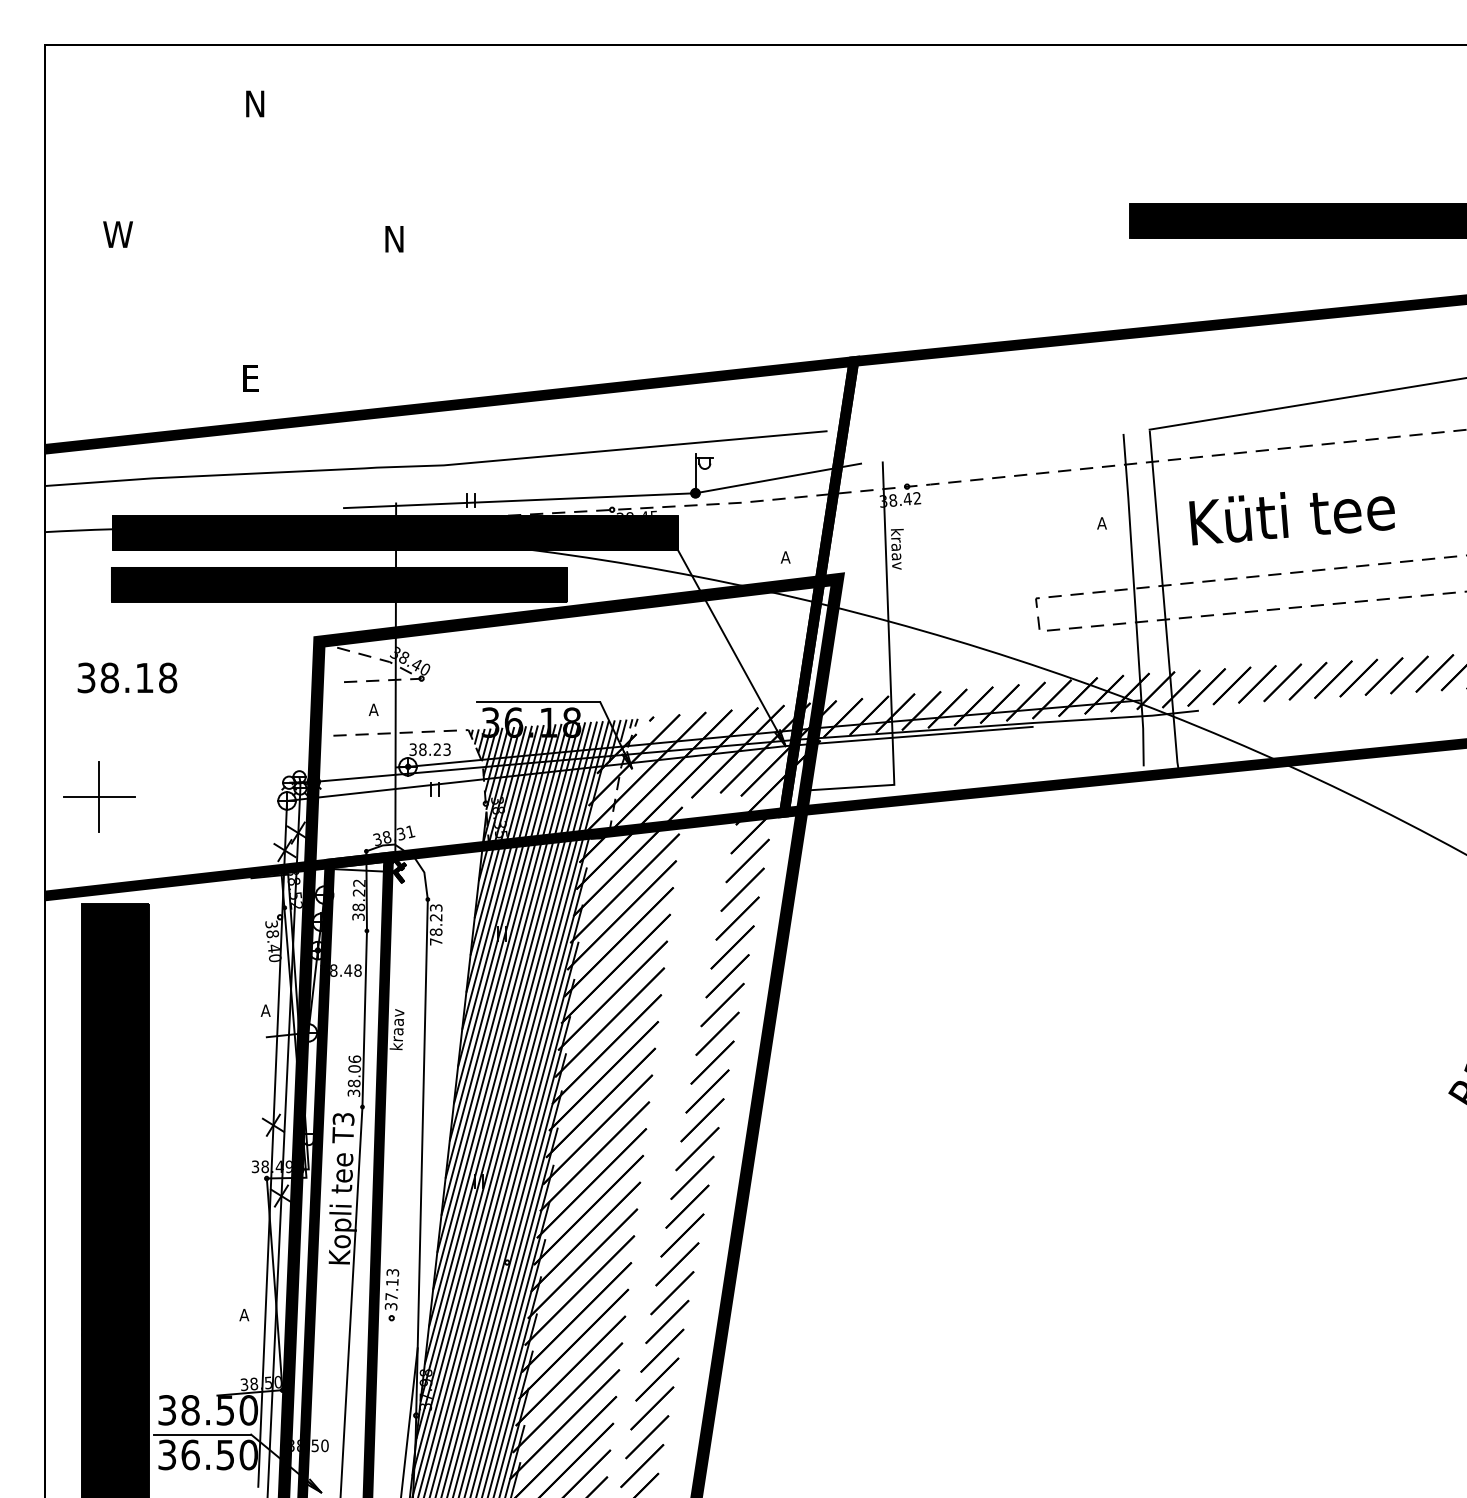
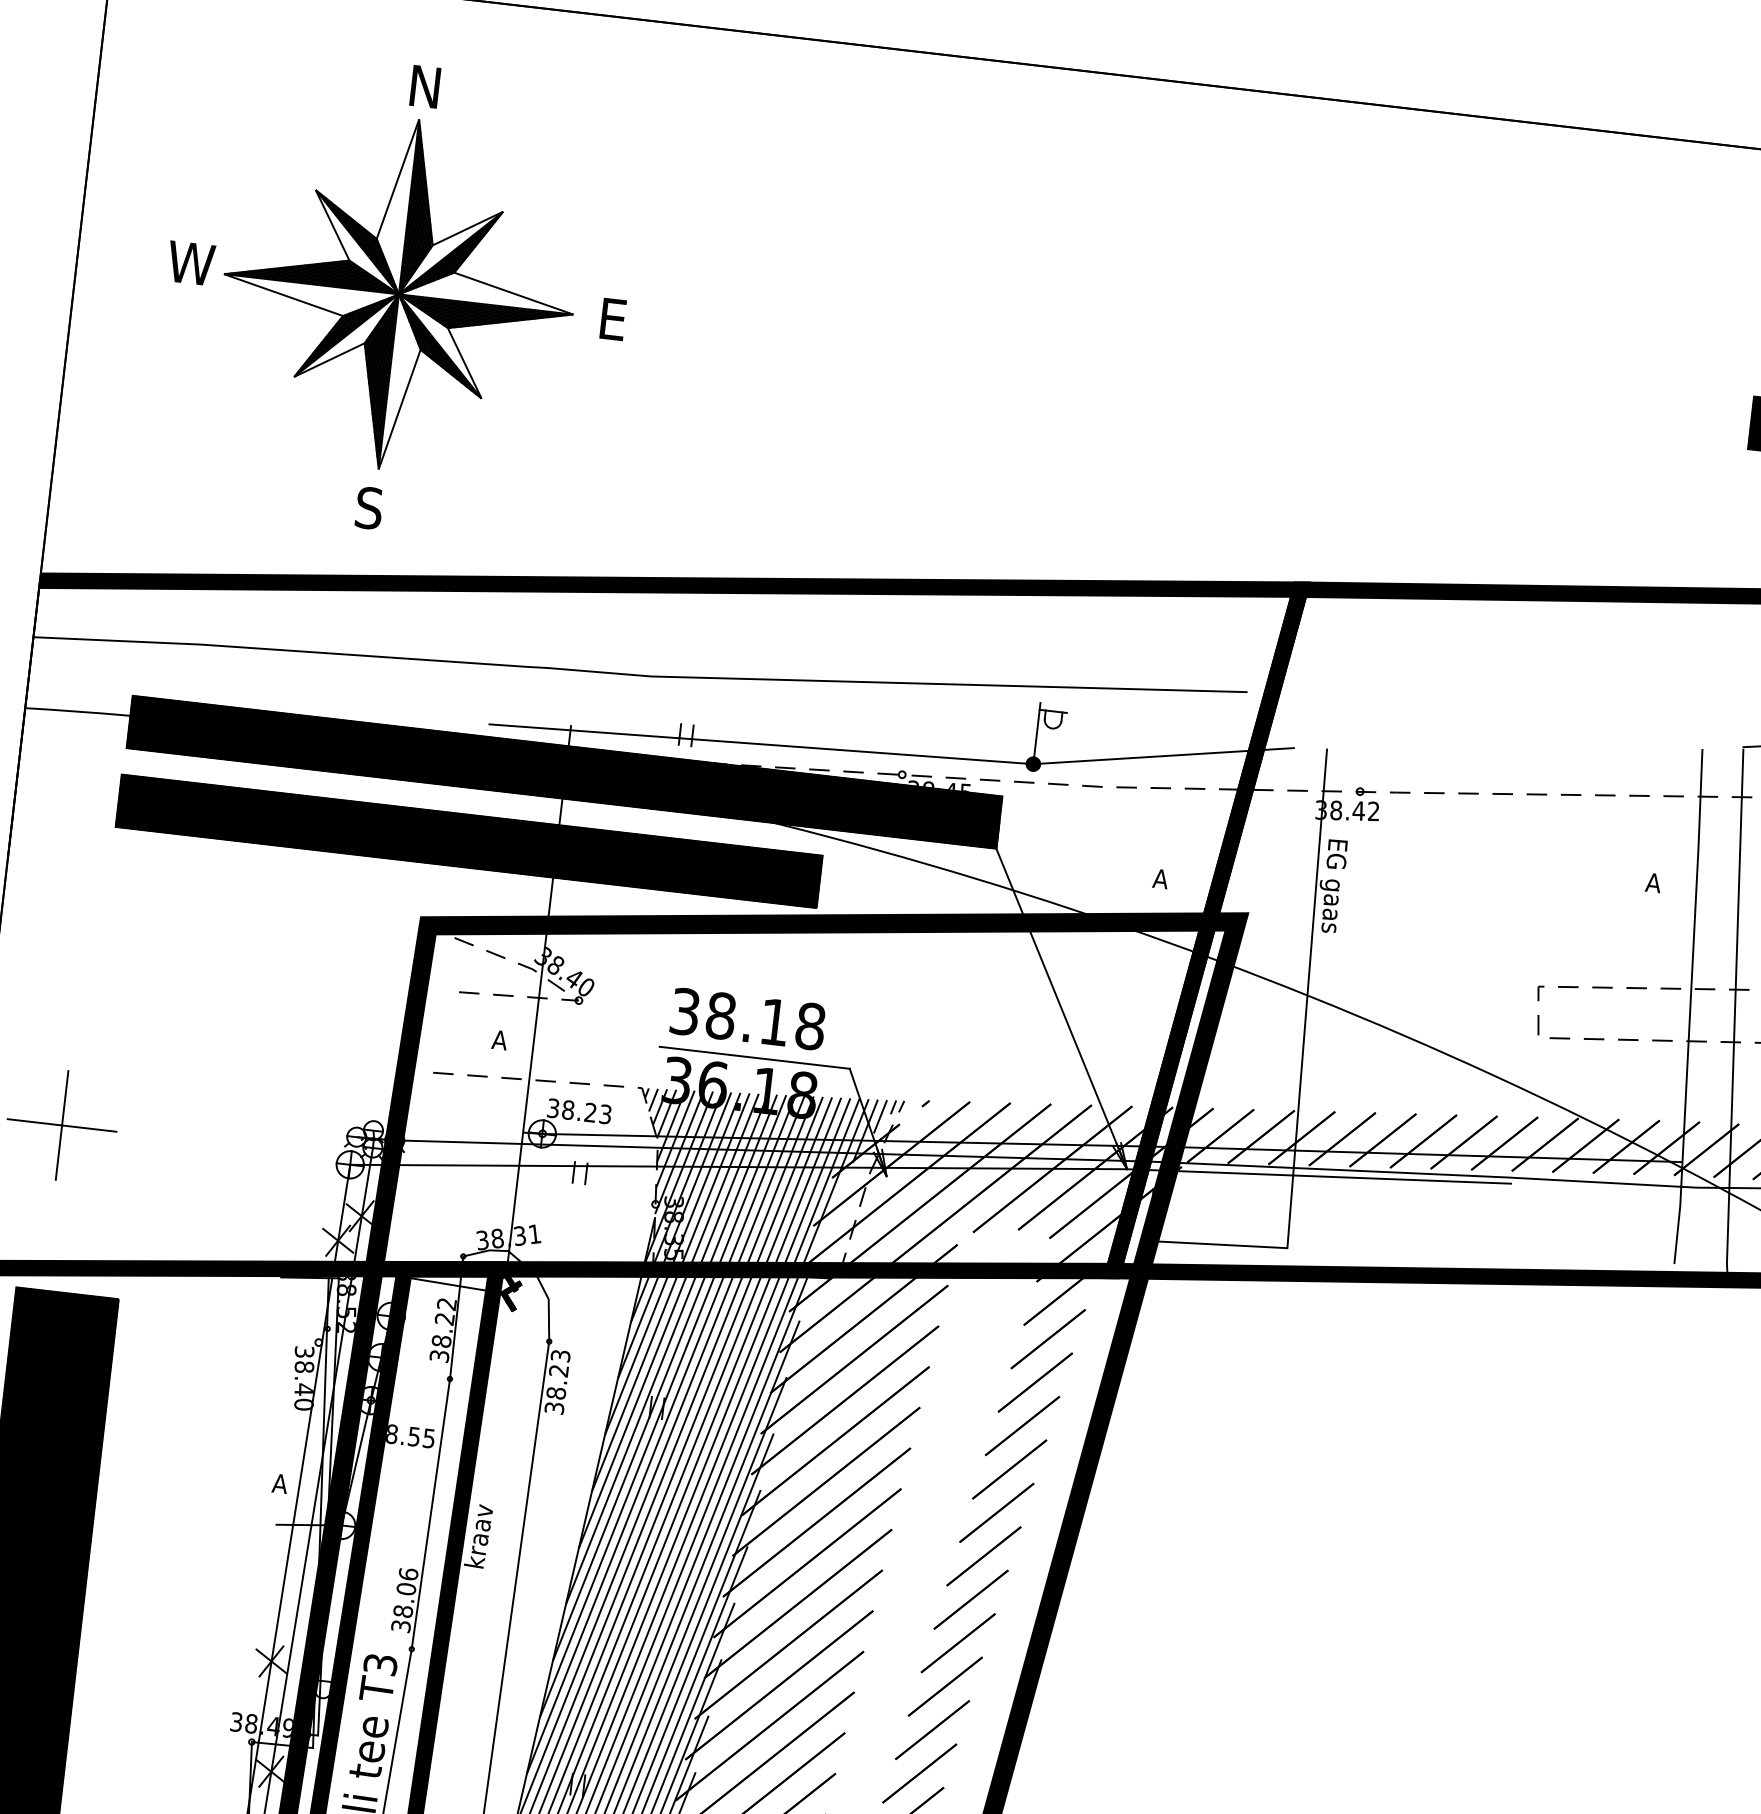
part: (253, 238) -> (398, 293), added
text: (394, 239) -> (615, 320), N -> E
text: (250, 378) -> (369, 508), E -> S
text: (895, 549) -> (1331, 886), kraav -> EG gaas
text: (127, 677) -> (748, 1018), moved
text: (435, 941) -> (553, 1407), 78.23 -> 38.23
text: (352, 970) -> (420, 1437), 28.48 -> 38.55

